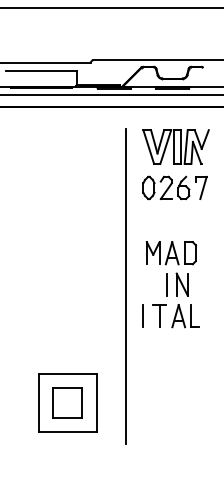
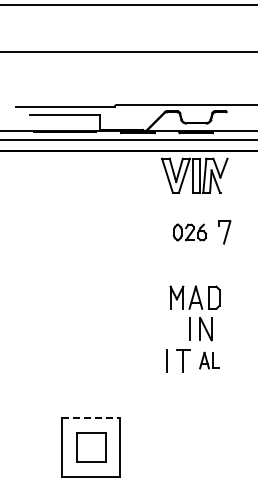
part: (175, 146) -> (194, 175), moved
part: (165, 187) -> (189, 232), size x0.7
line: (125, 285) -> (149, 330), removed
part: (185, 315) -> (209, 360), size x0.7
line: (67, 373) -> (91, 418), solid -> dashed

